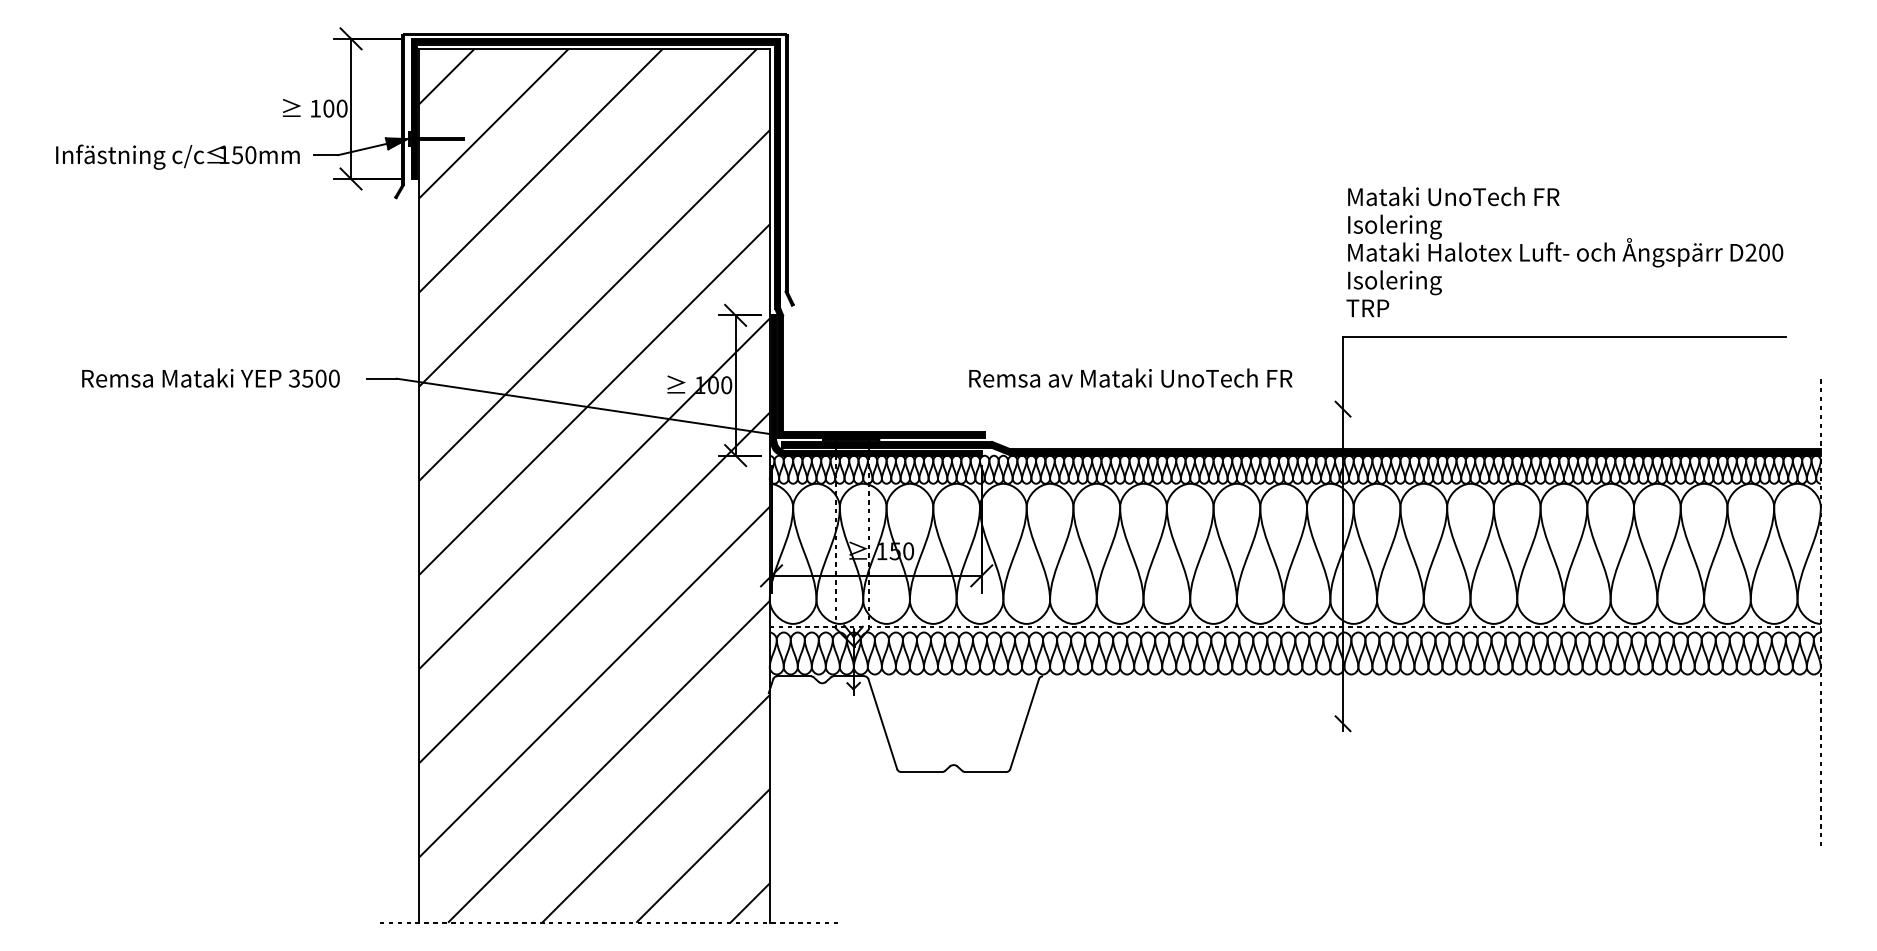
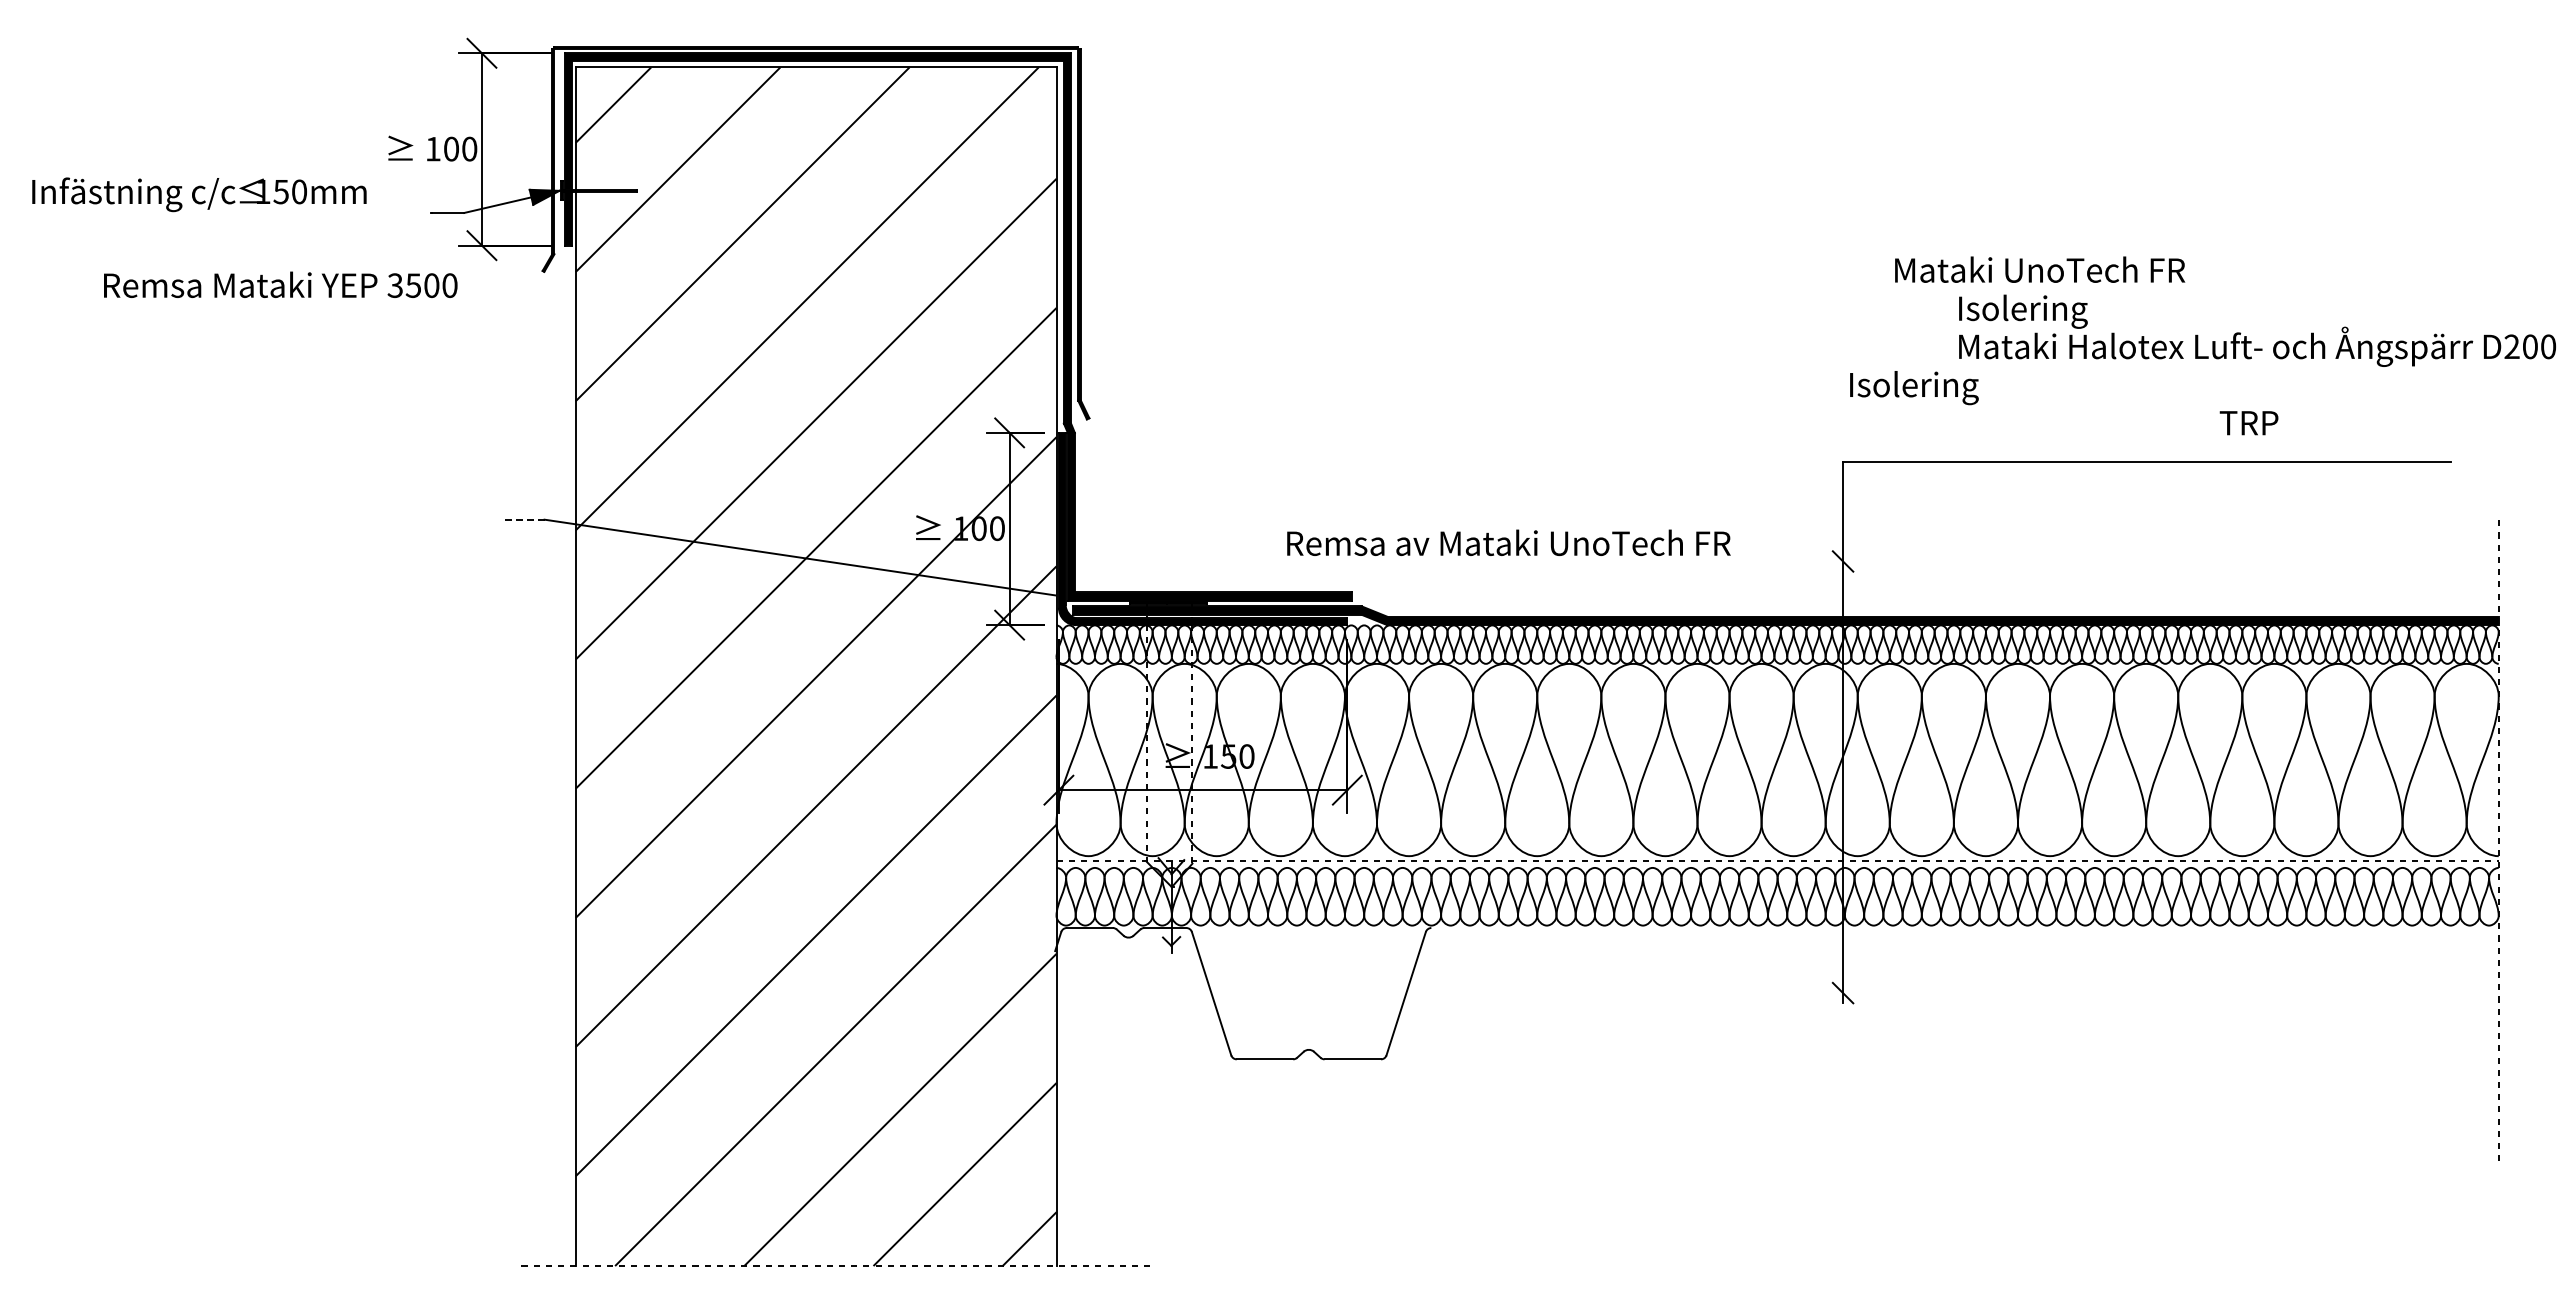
text: (177, 157) -> (199, 194), moved
text: (1454, 196) -> (2040, 269), moved
text: (1565, 240) -> (2257, 330), moved
text: (1367, 308) -> (2248, 423), moved
text: (210, 377) -> (280, 284), moved
text: (1130, 377) -> (1508, 542), moved
line: (381, 378) -> (523, 519), solid -> dashed

